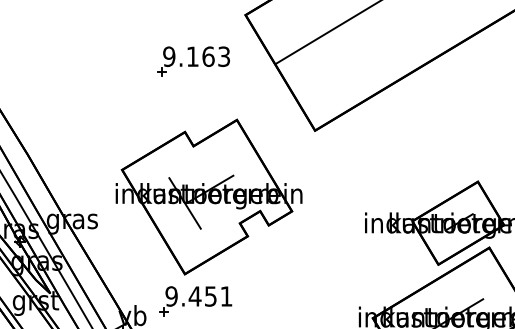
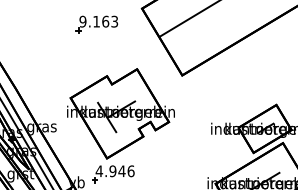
part: (192, 61) -> (96, 24), moved
text: (197, 296) -> (114, 171), 9.451 -> 4.946

